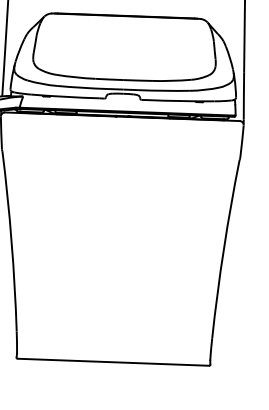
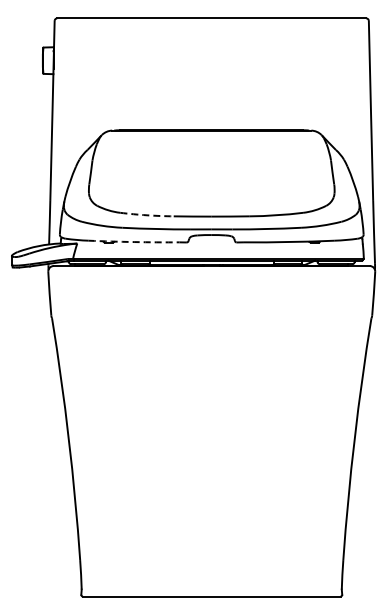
arc: (76, 77) -> (147, 215), solid -> dashed
arc: (65, 97) -> (134, 242), solid -> dashed

